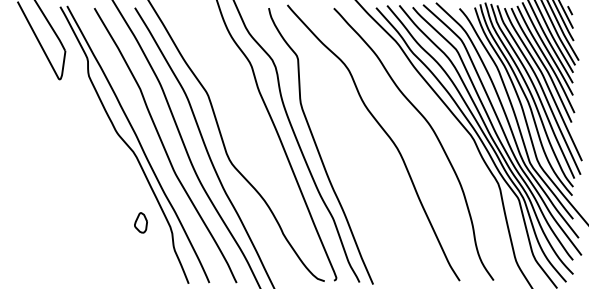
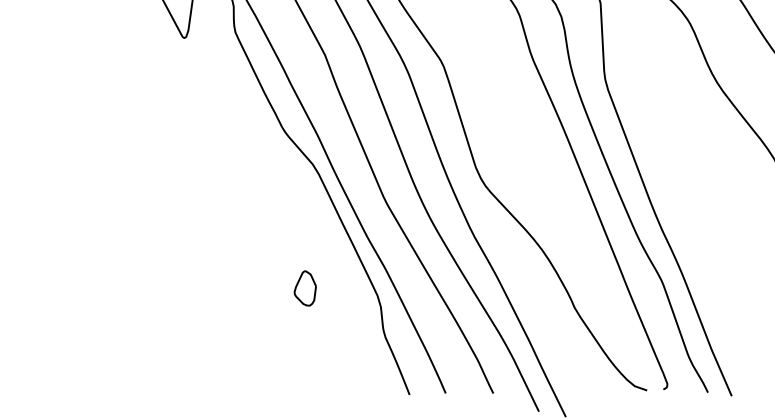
part: (140, 222) -> (304, 287), moved

